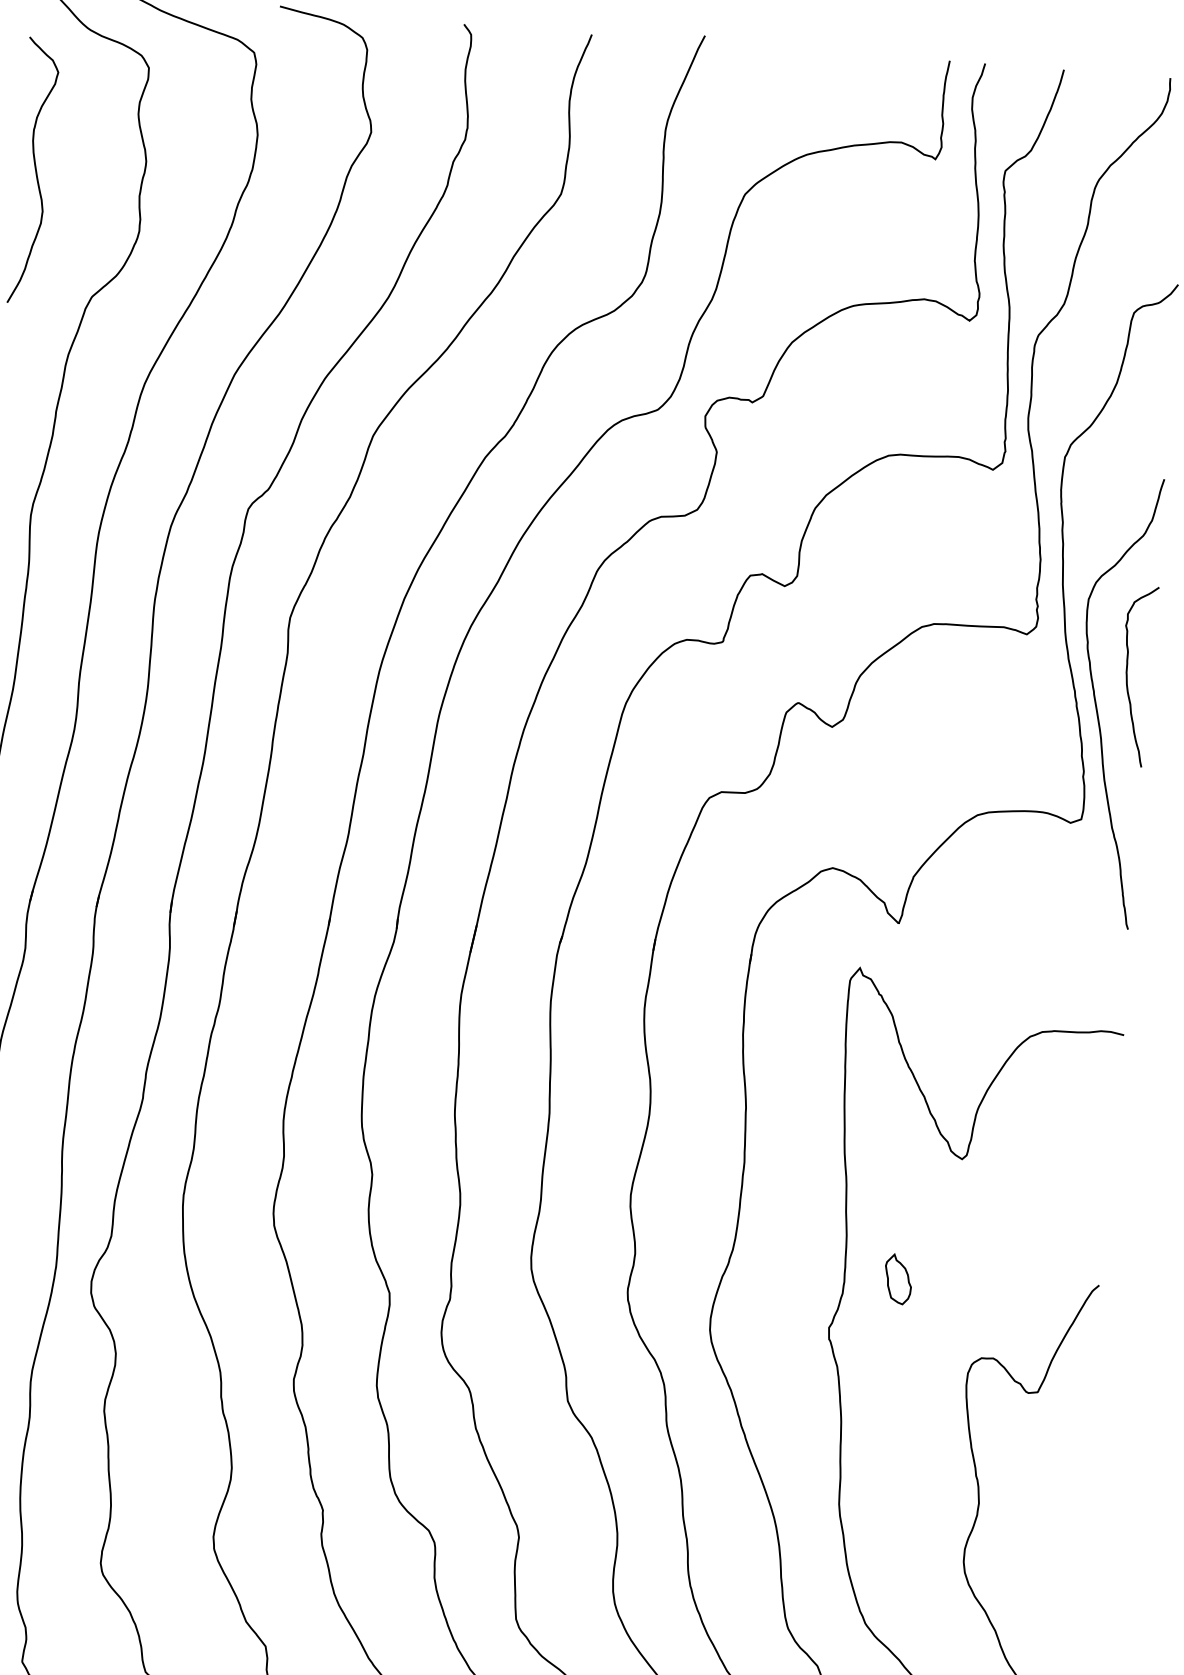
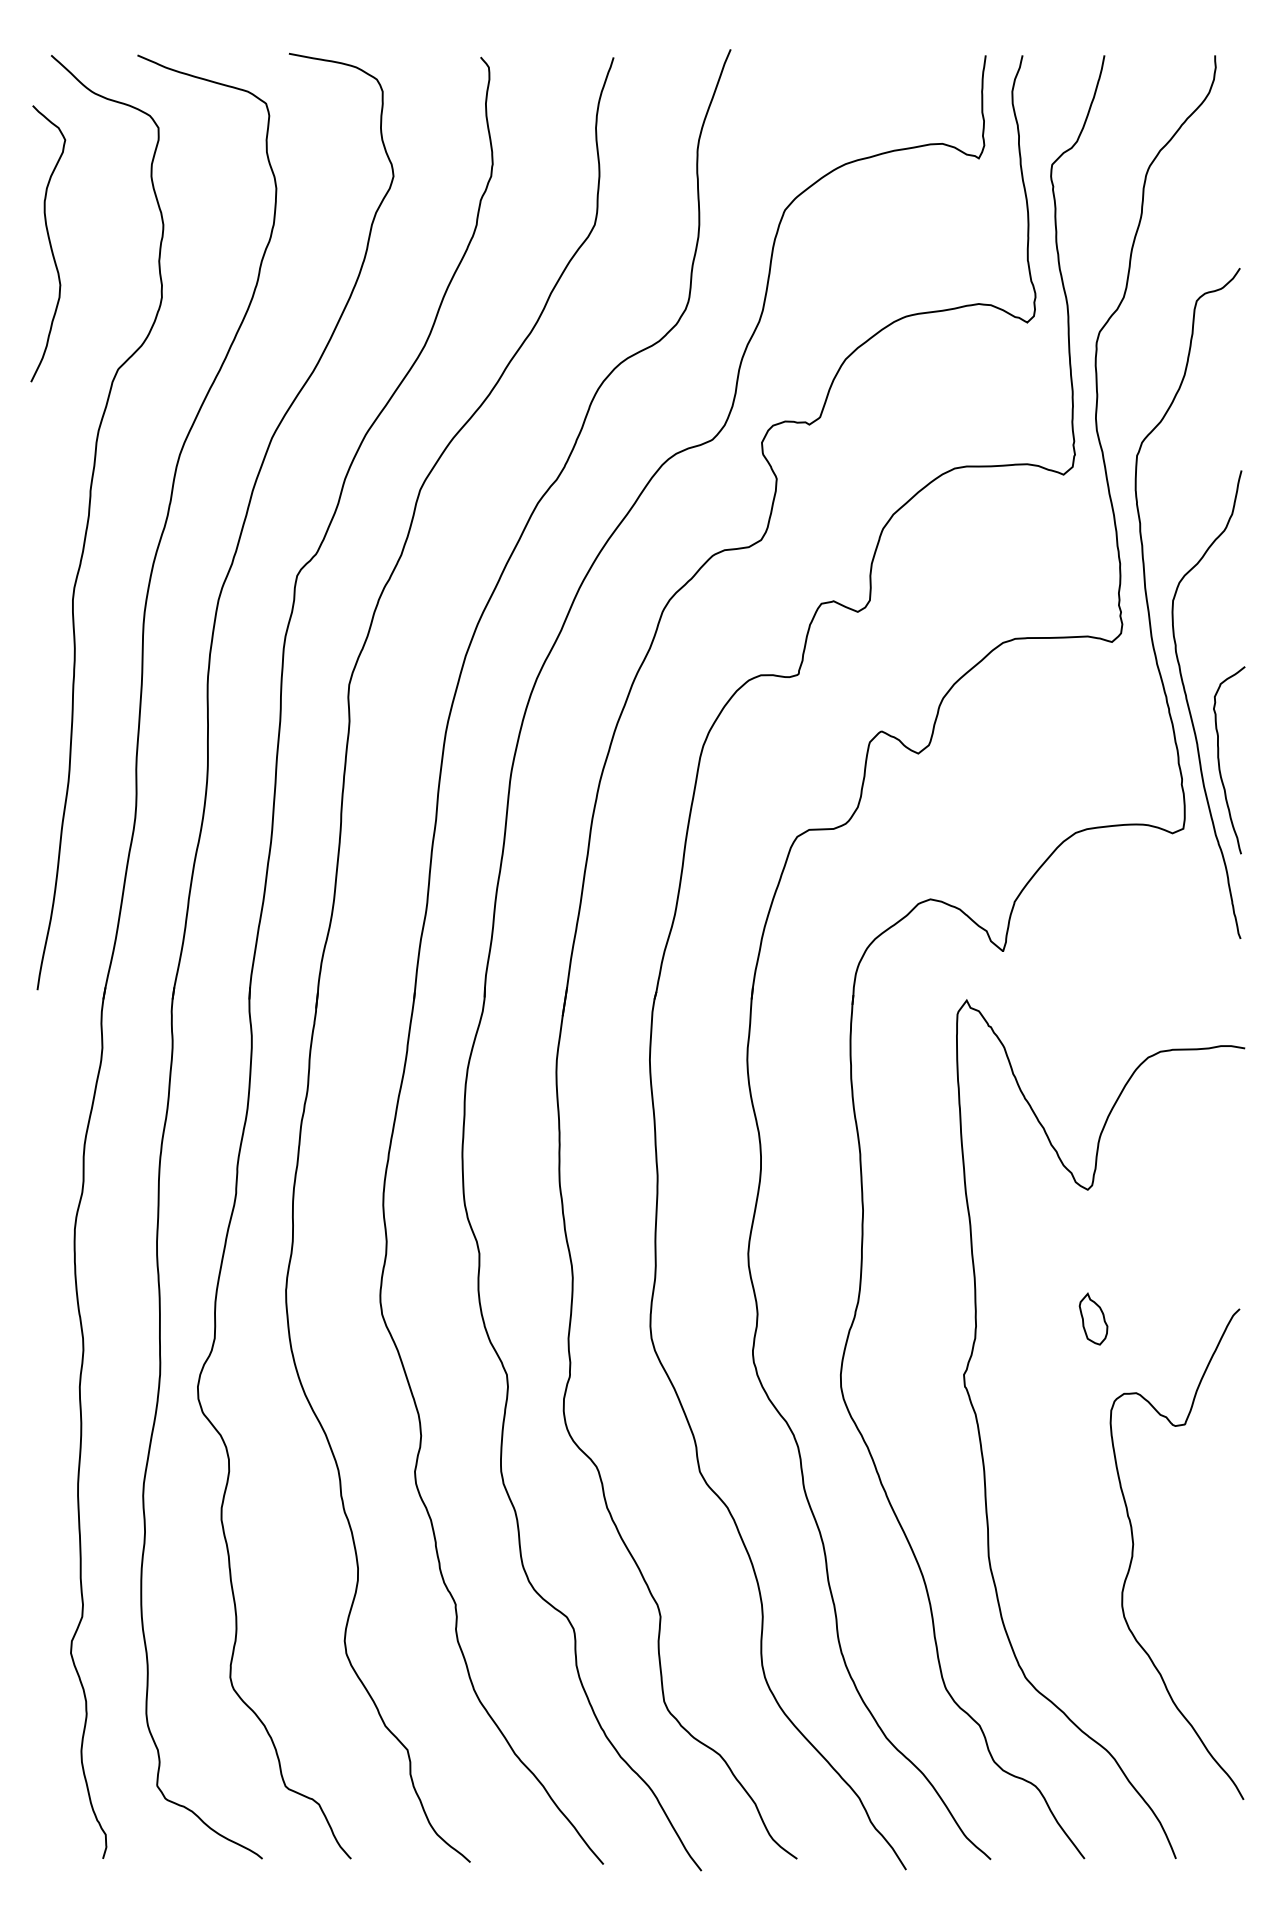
curve: (1127, 675) -> (1219, 760), moved
part: (898, 1278) -> (1093, 1318), moved

